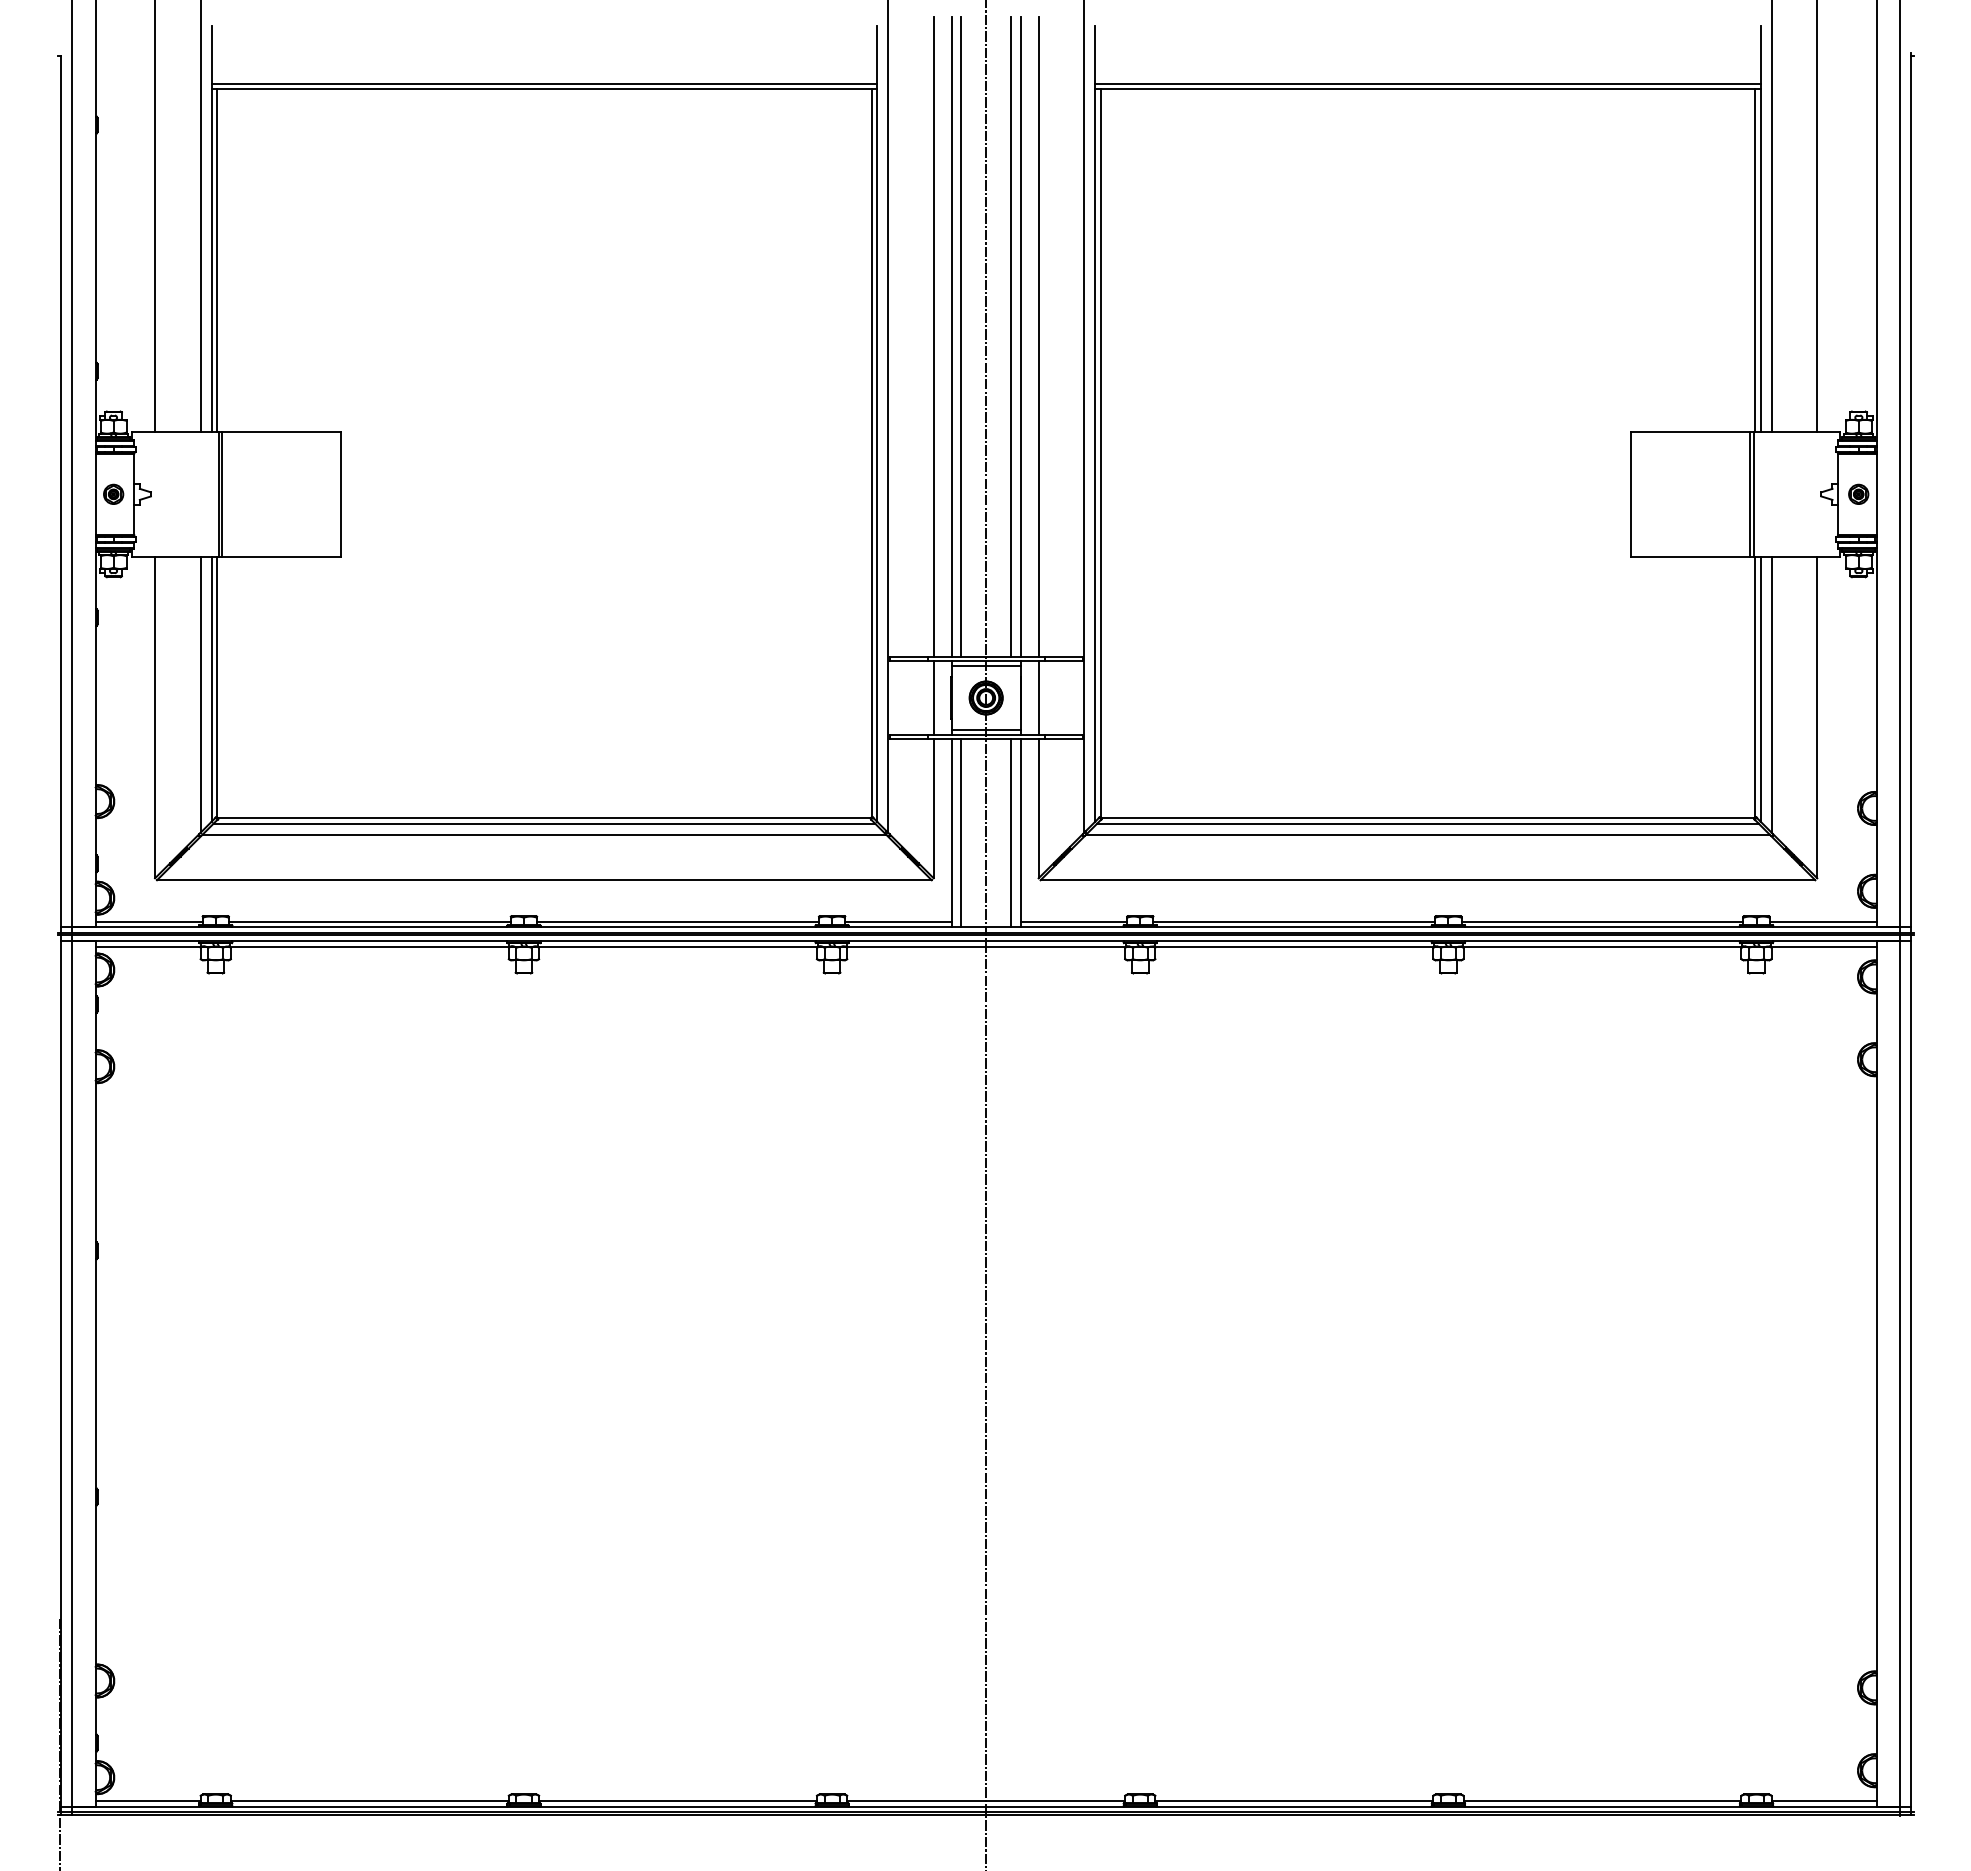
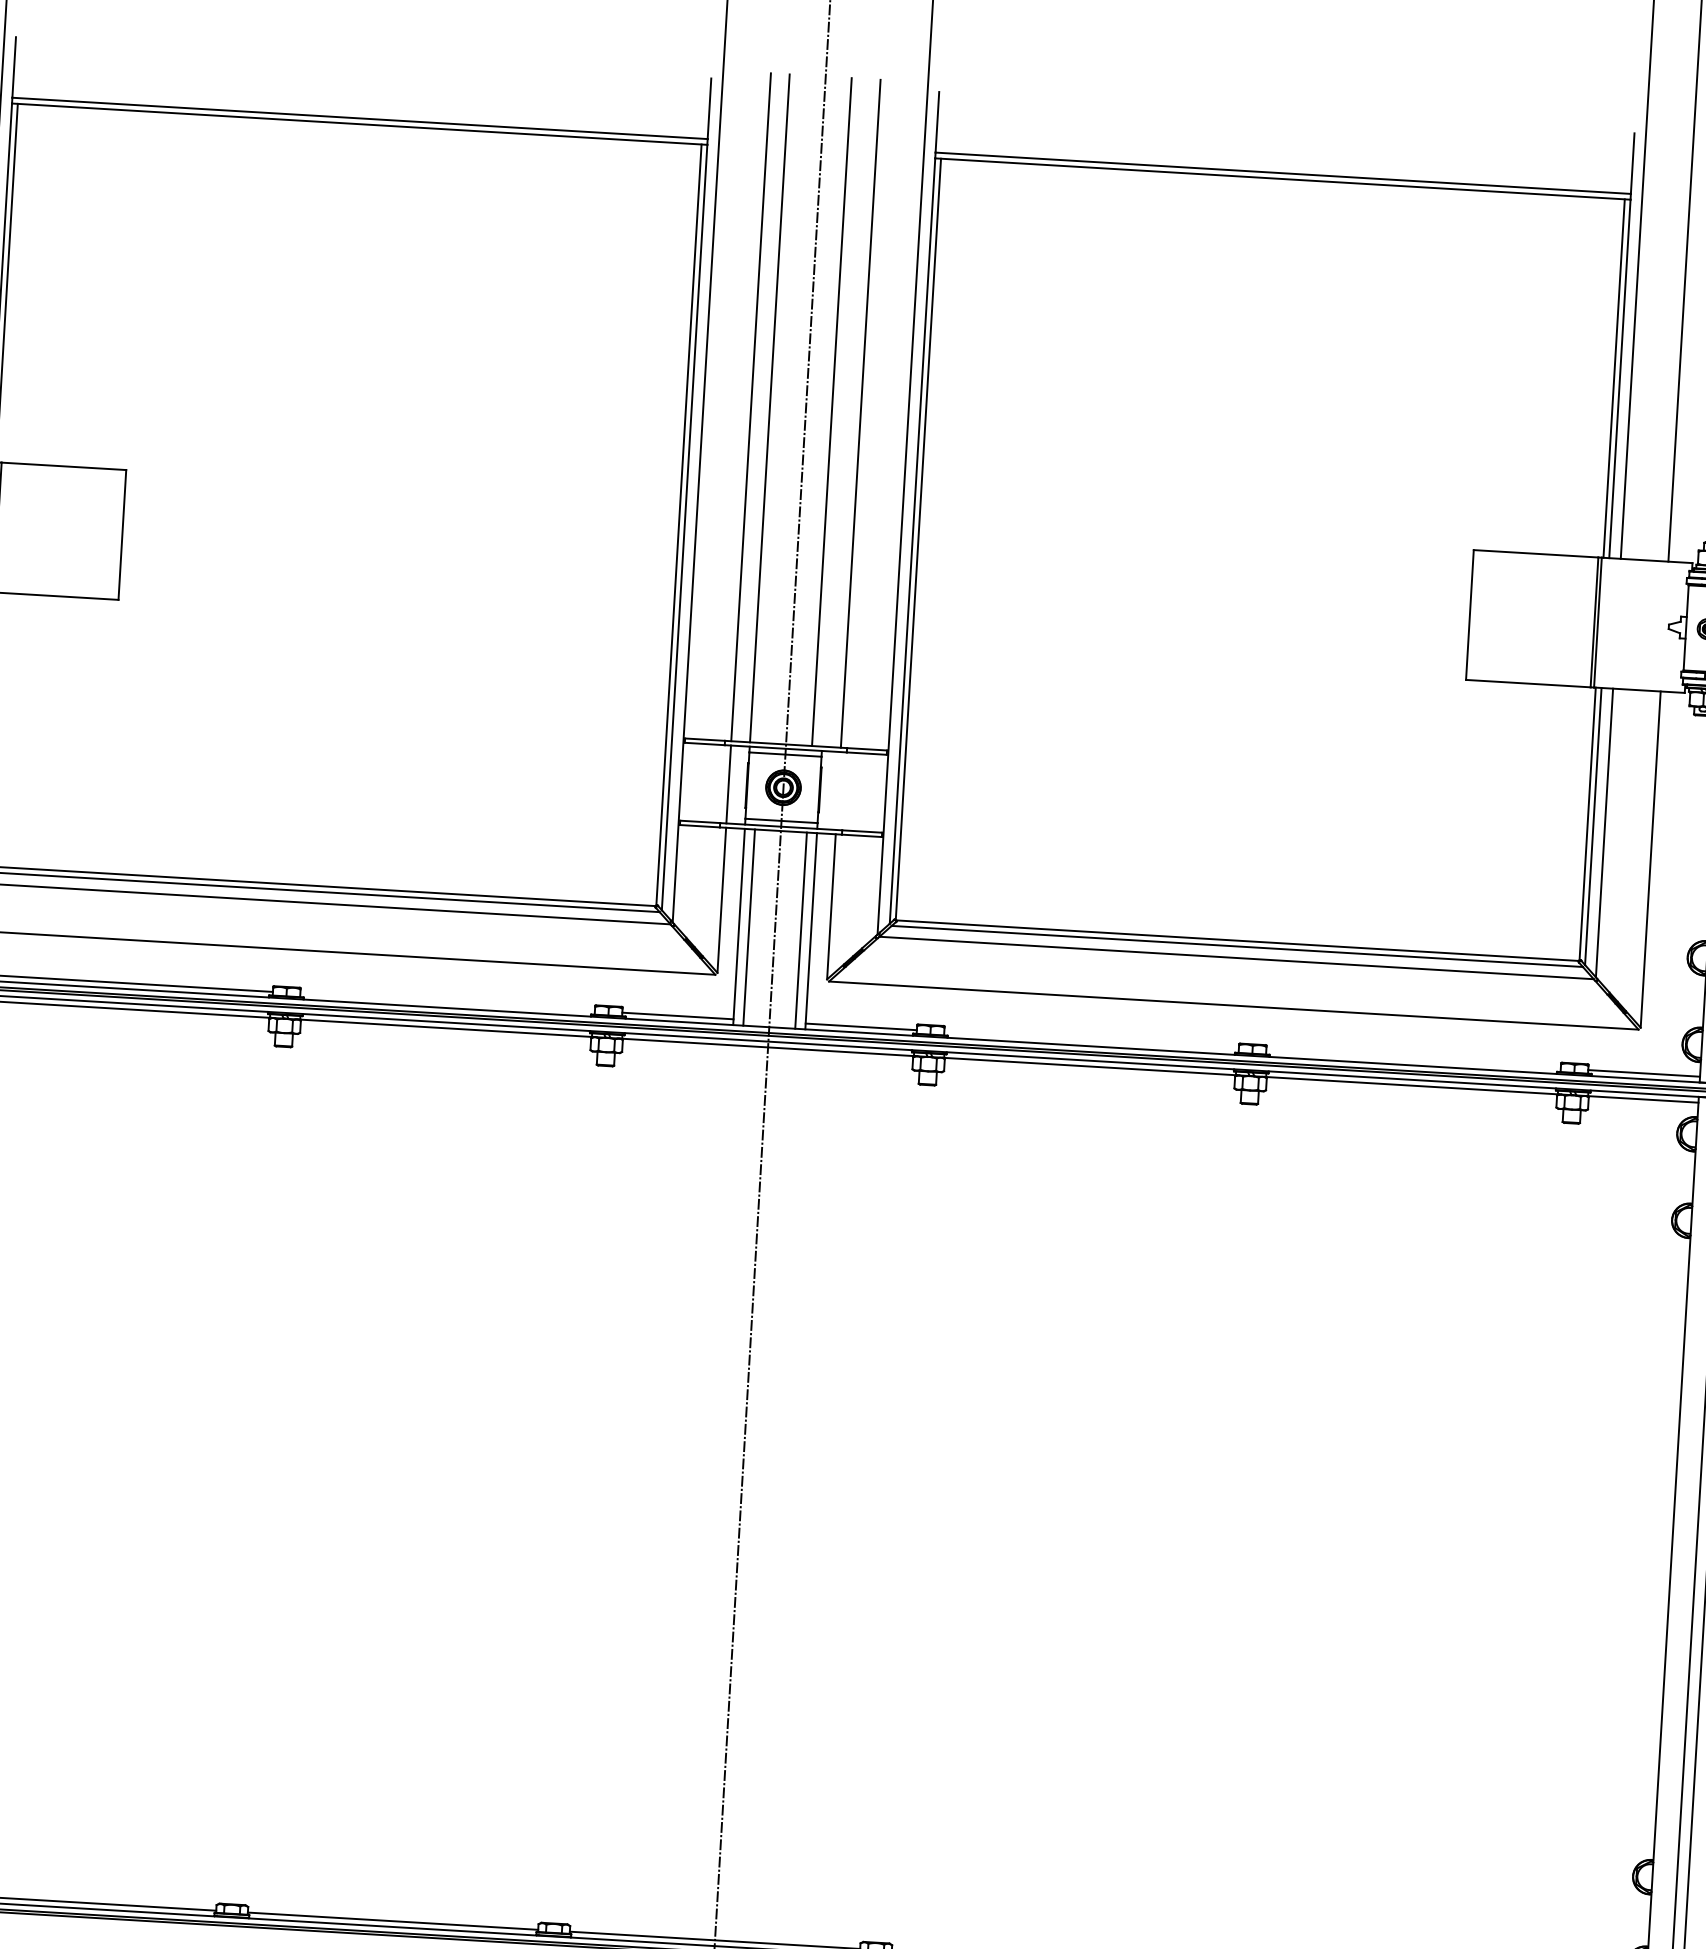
line: (961, 336) -> (780, 408), removed
line: (1020, 336) -> (841, 412), removed
line: (1038, 697) -> (838, 790), removed
line: (677, 921) -> (447, 1002), removed
line: (1294, 921) -> (1091, 1040), removed
line: (1602, 921) -> (1413, 1059), removed

